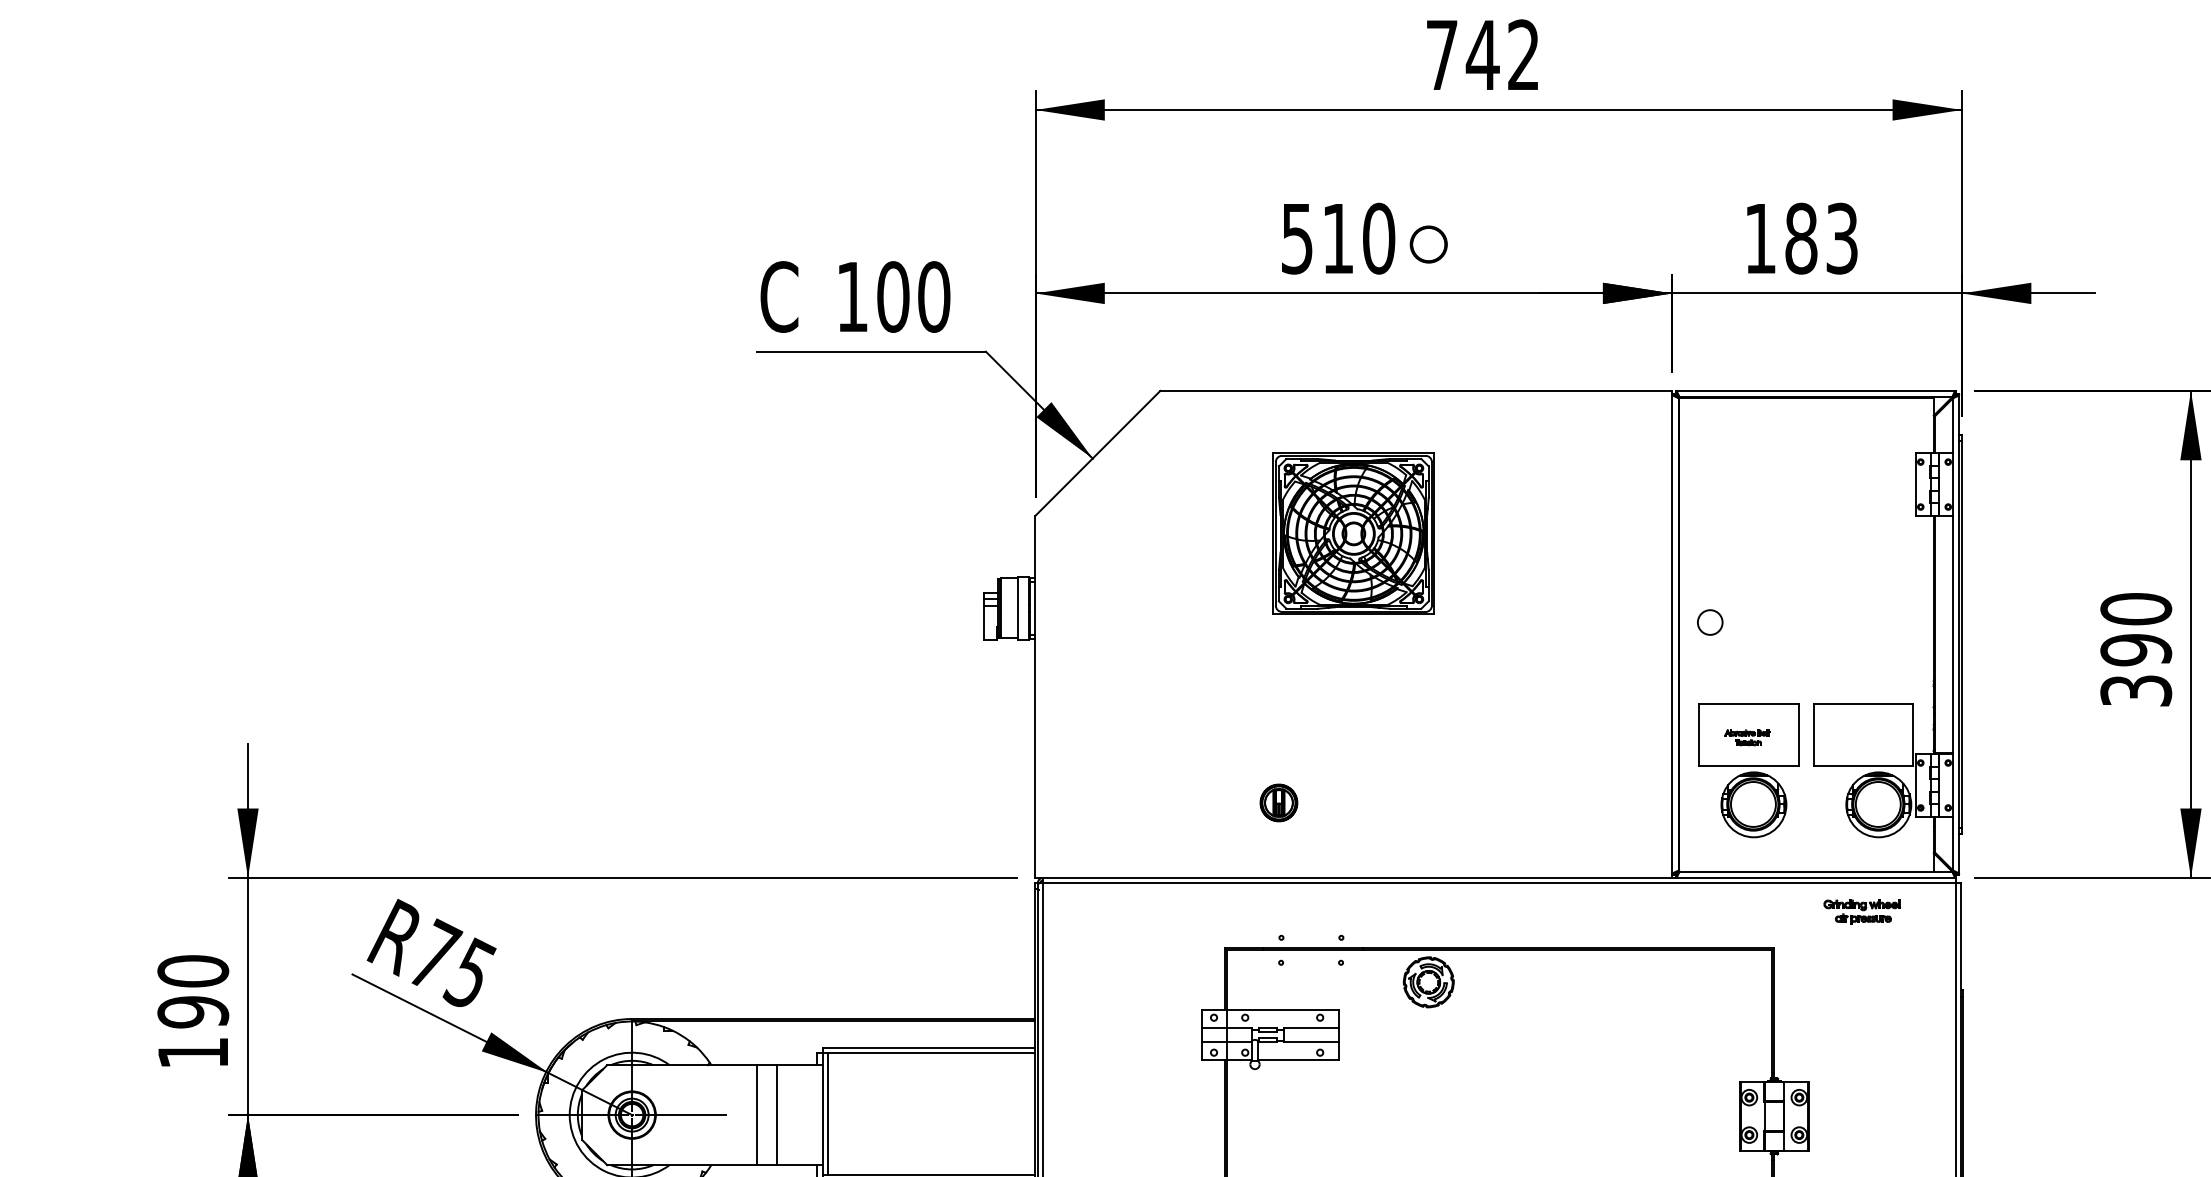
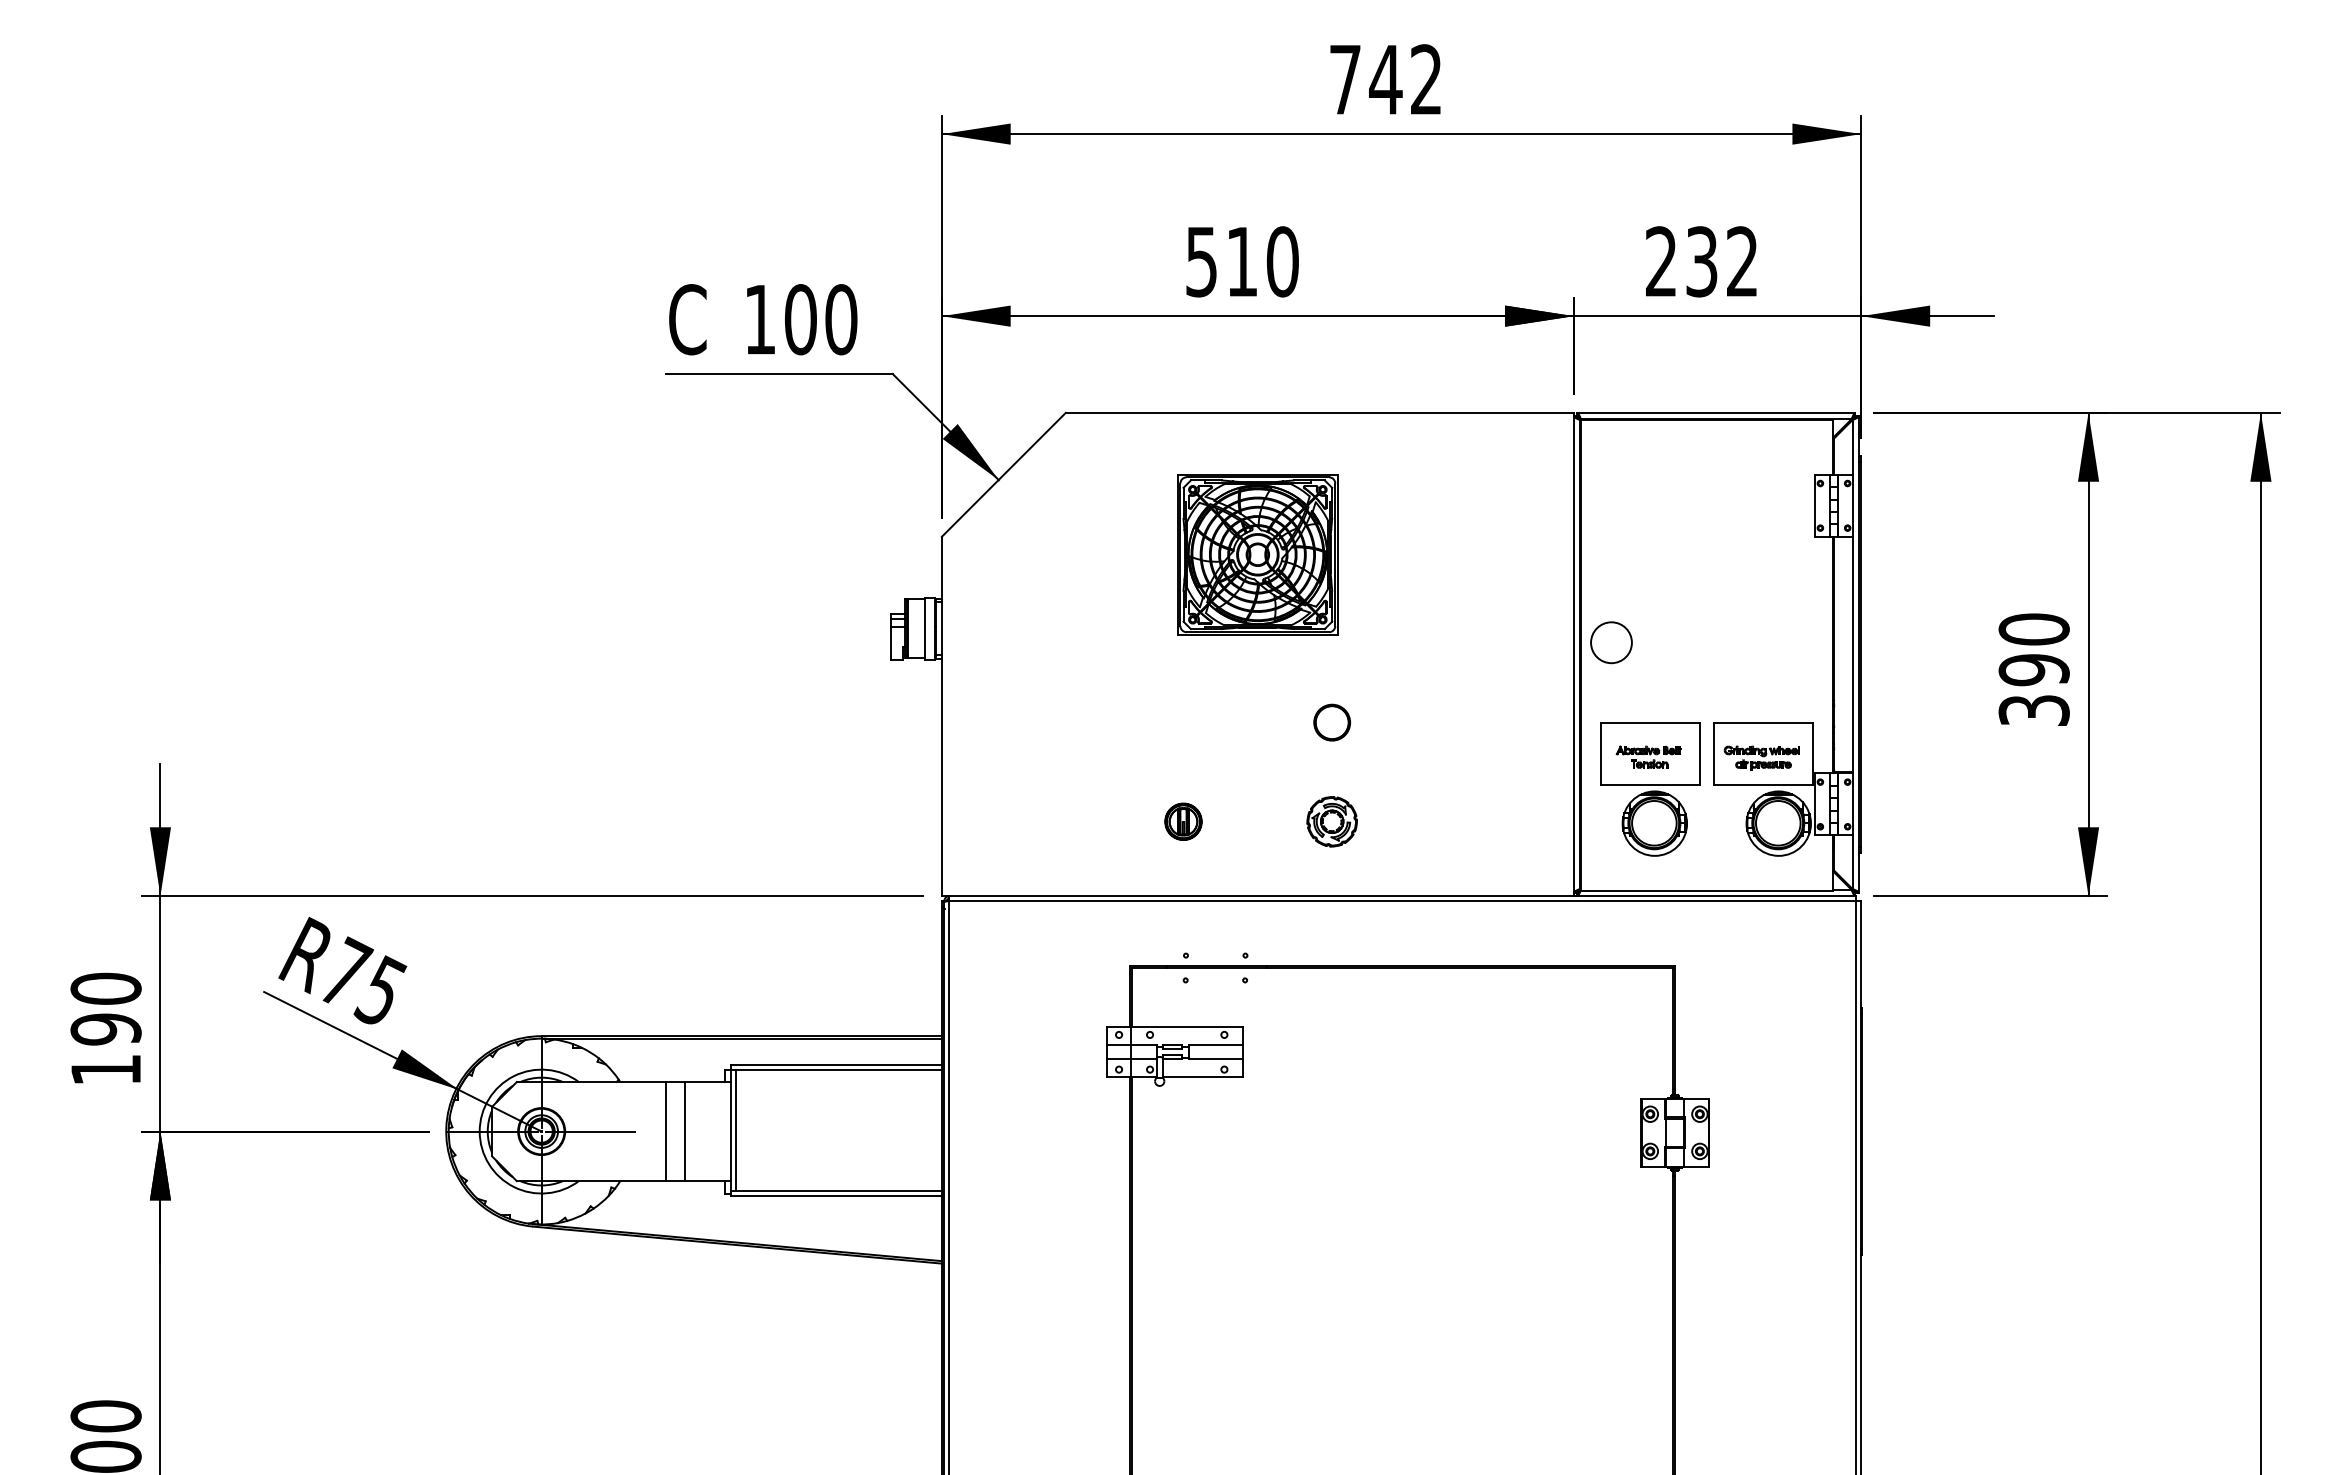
text: (1800, 238) -> (1701, 261), 183 -> 232
part: (1429, 244) -> (1332, 722), moved
circle: (1710, 622) -> (1611, 642), size x1.67
part: (1747, 737) -> (1648, 756), size x1.43
part: (1861, 911) -> (1761, 757), moved
part: (1428, 982) -> (1331, 821), moved

